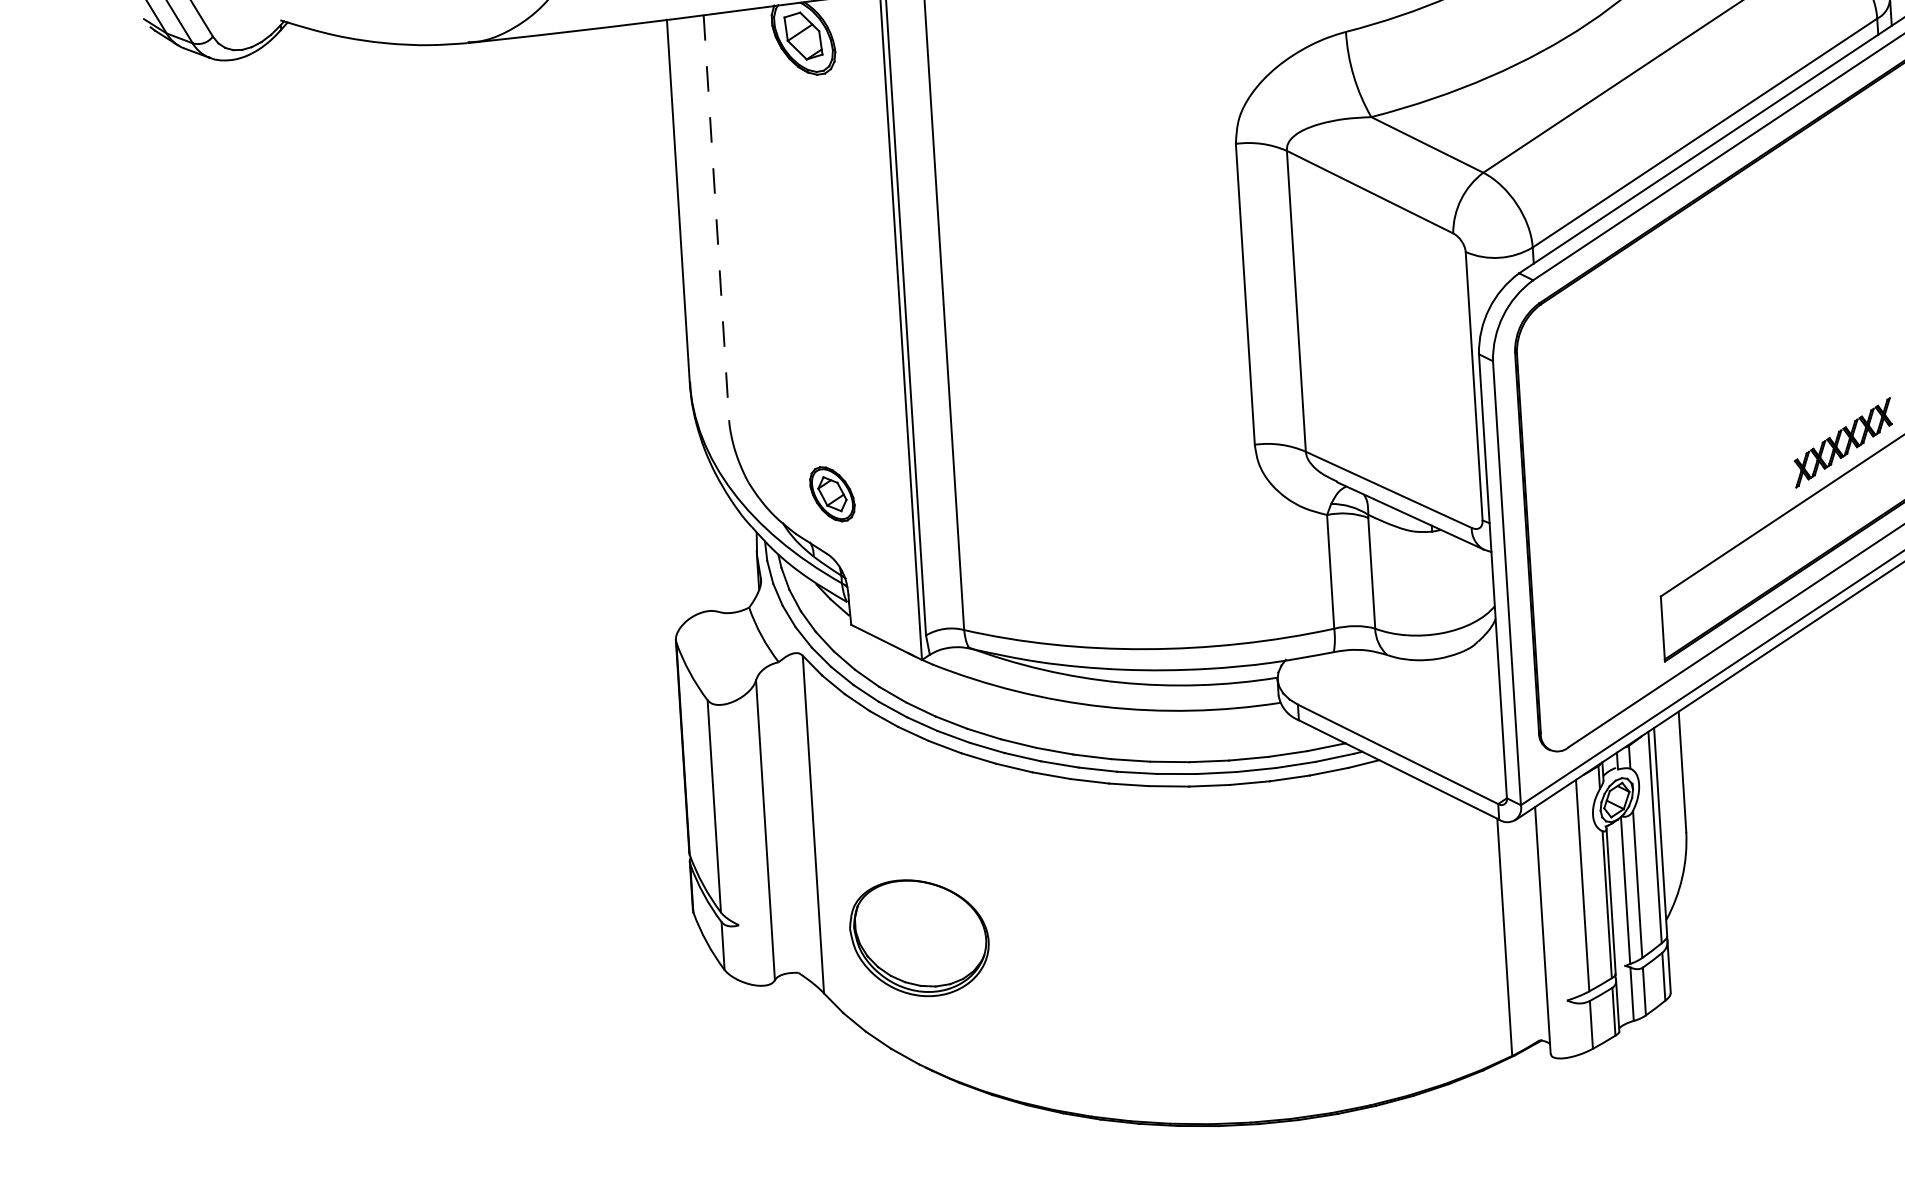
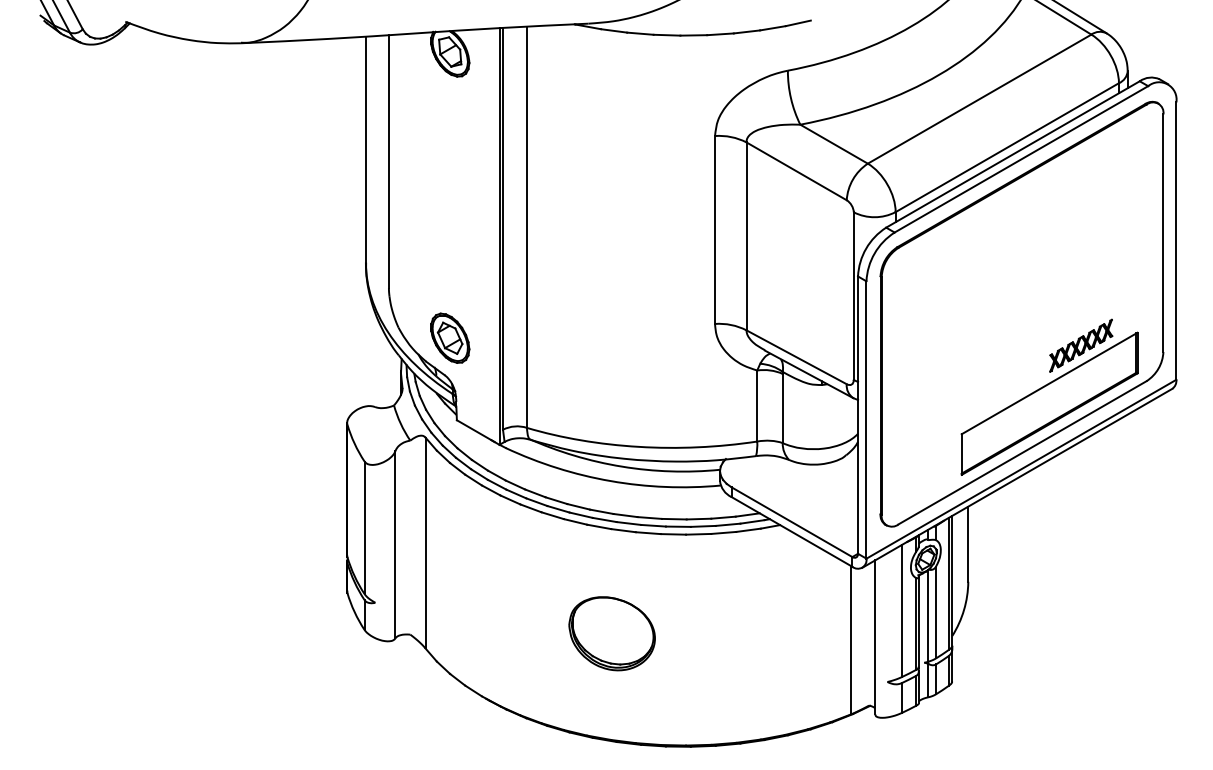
line: (715, 219) -> (388, 162), dashed -> solid
part: (832, 493) -> (450, 337), size x1.43
part: (918, 937) -> (611, 633), moved

